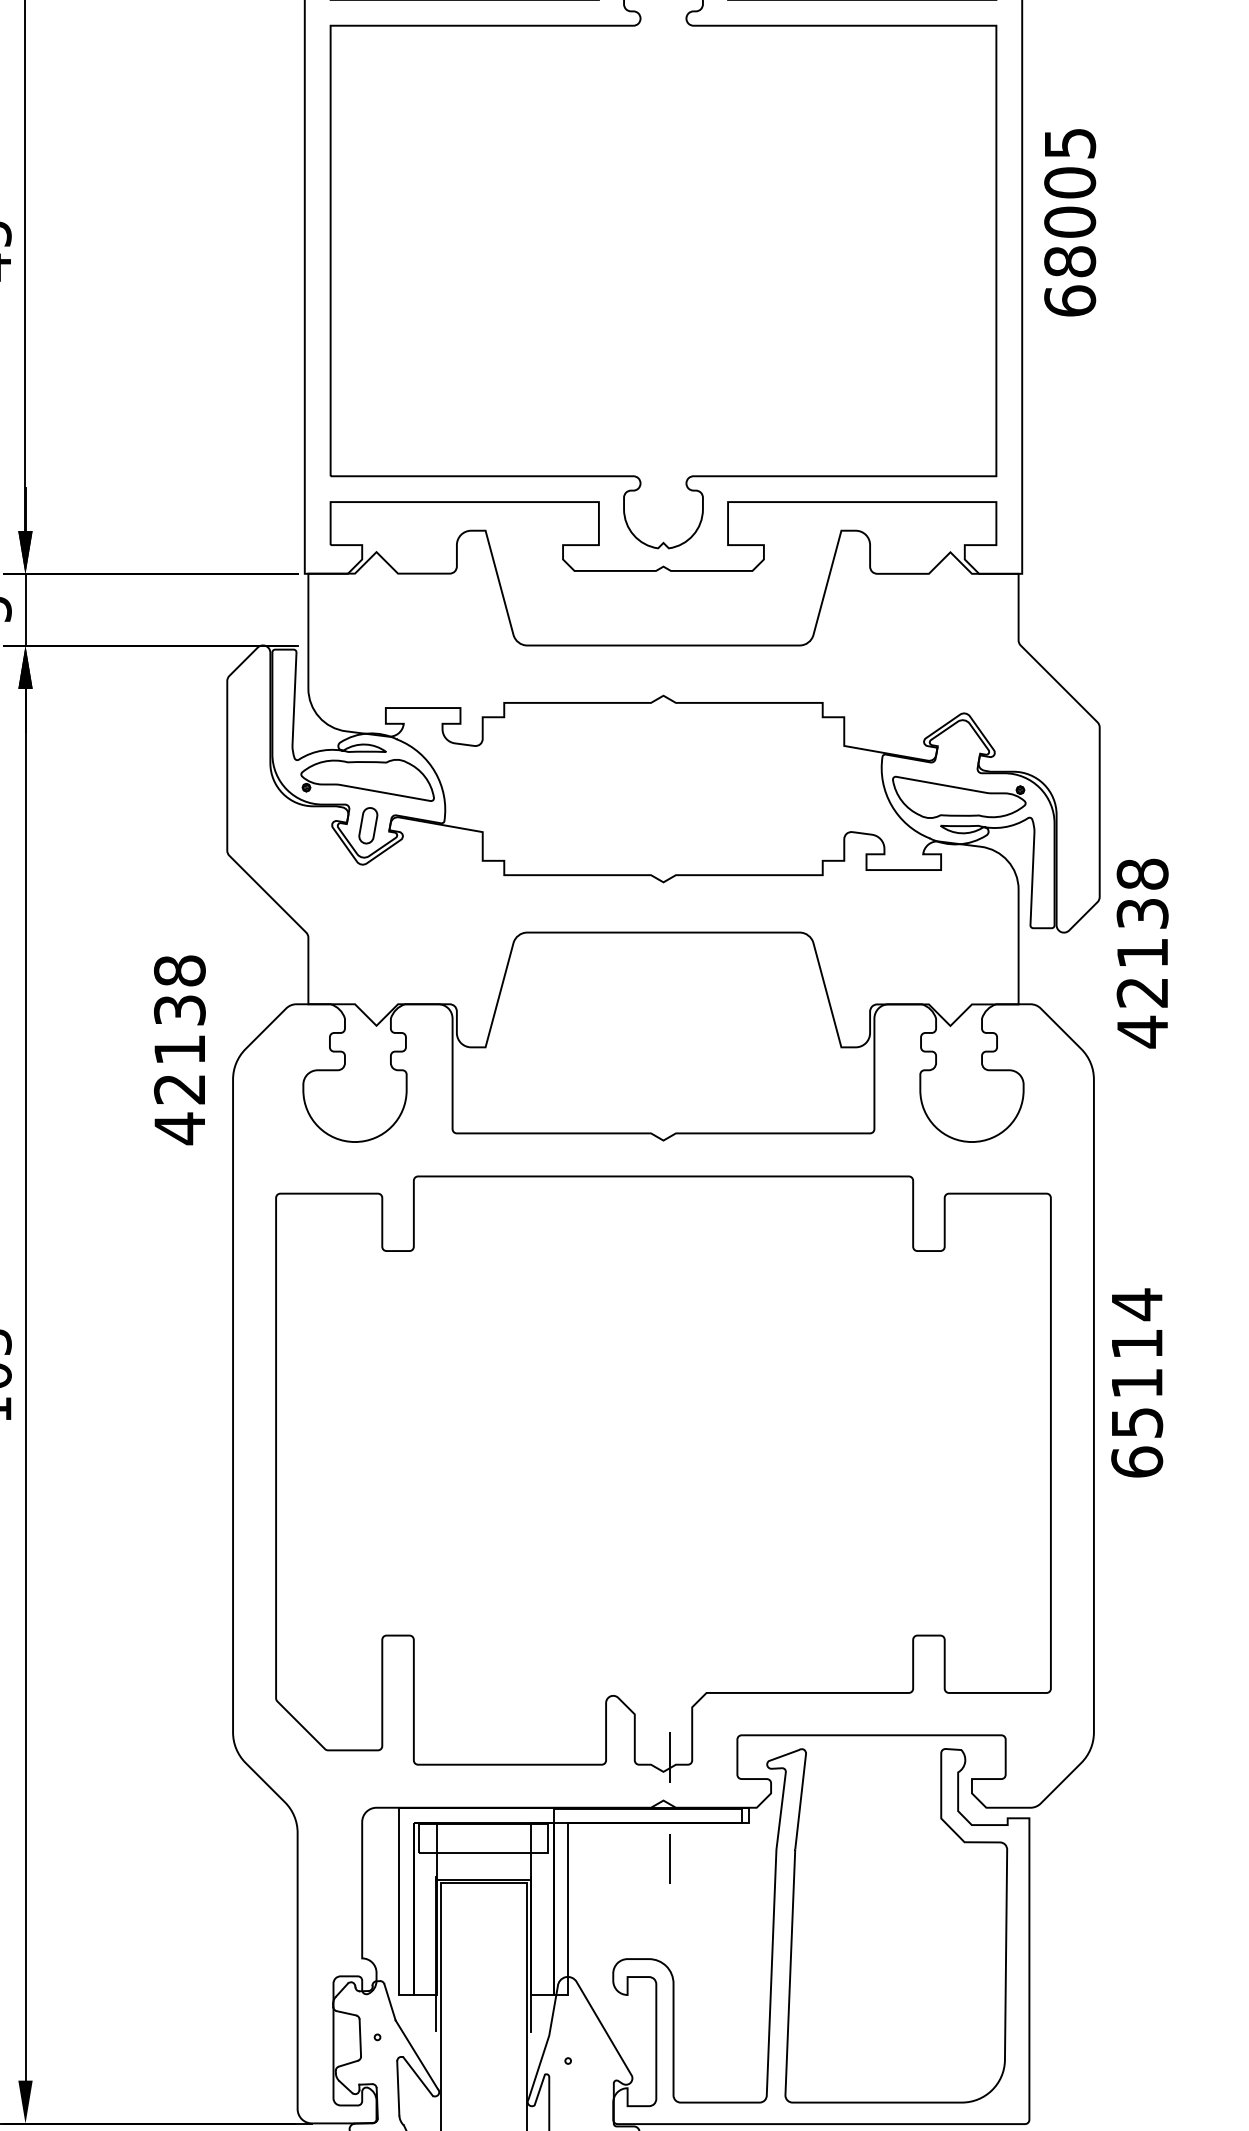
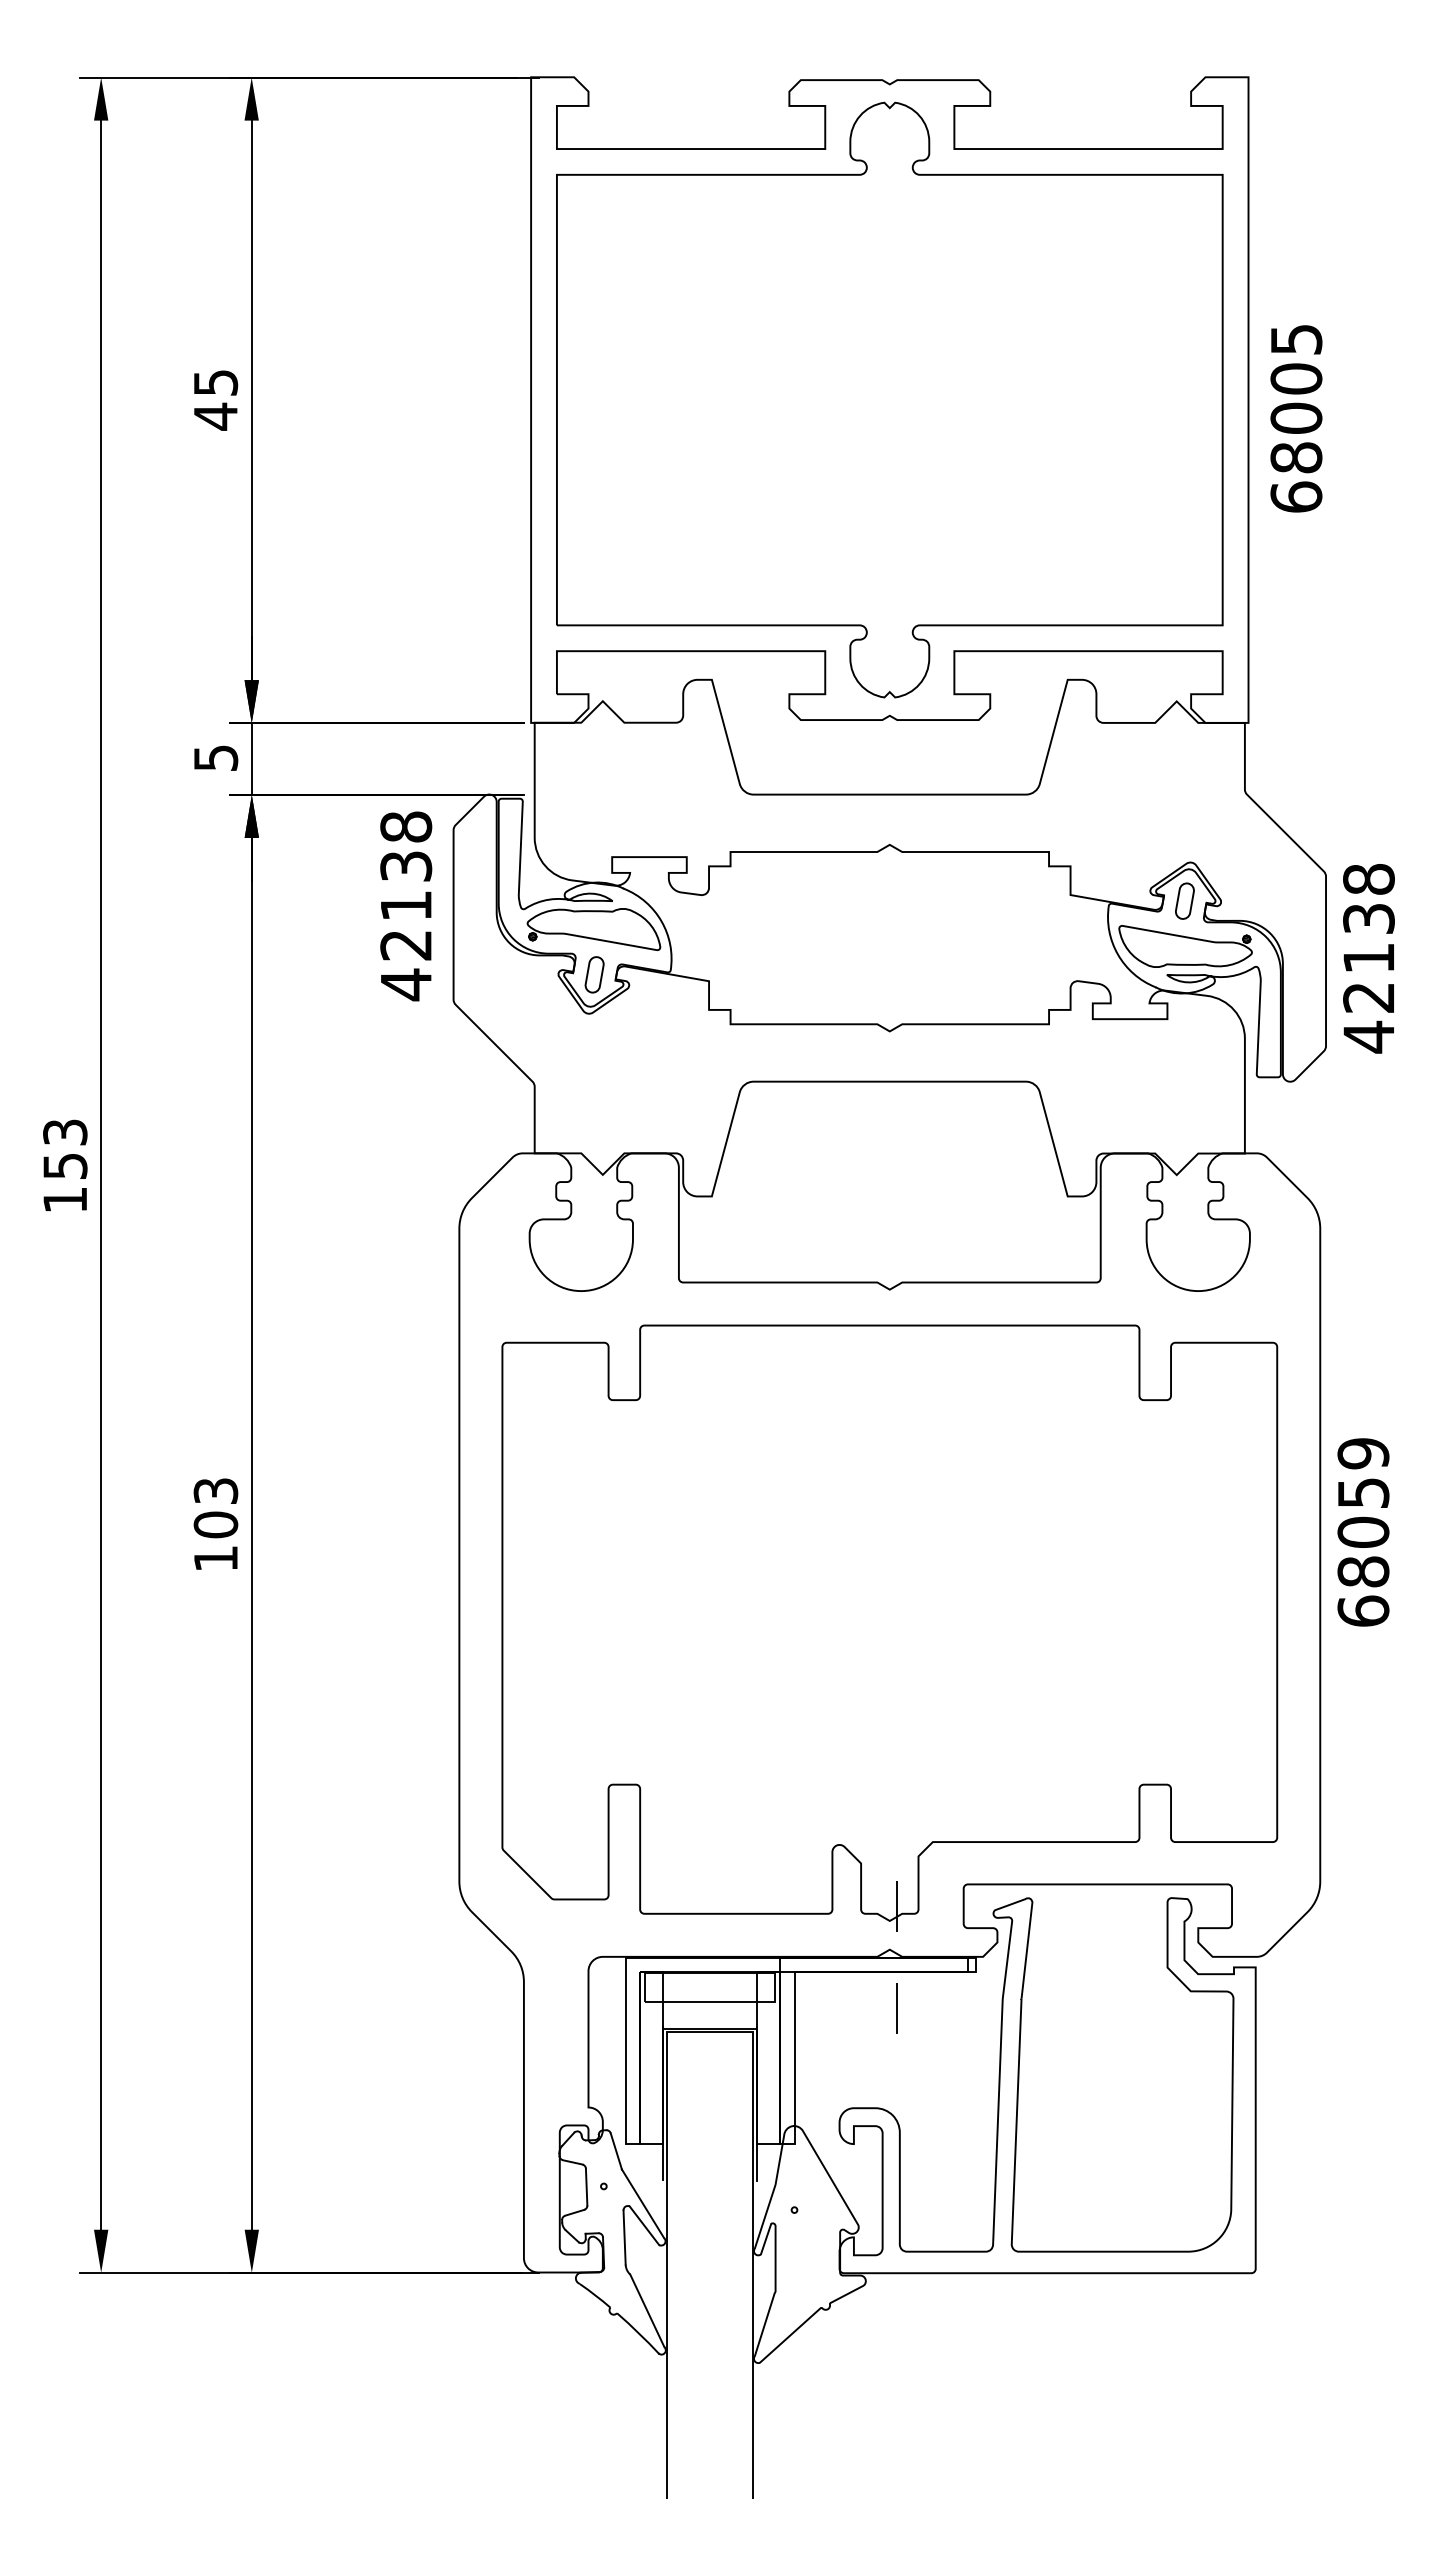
text: (1070, 222) -> (1296, 418), moved
part: (958, 751) -> (1184, 900), added
text: (1142, 953) -> (1368, 958), moved
text: (180, 1050) -> (406, 906), moved
text: (1137, 1363) -> (1363, 1512), 65114 -> 68059

